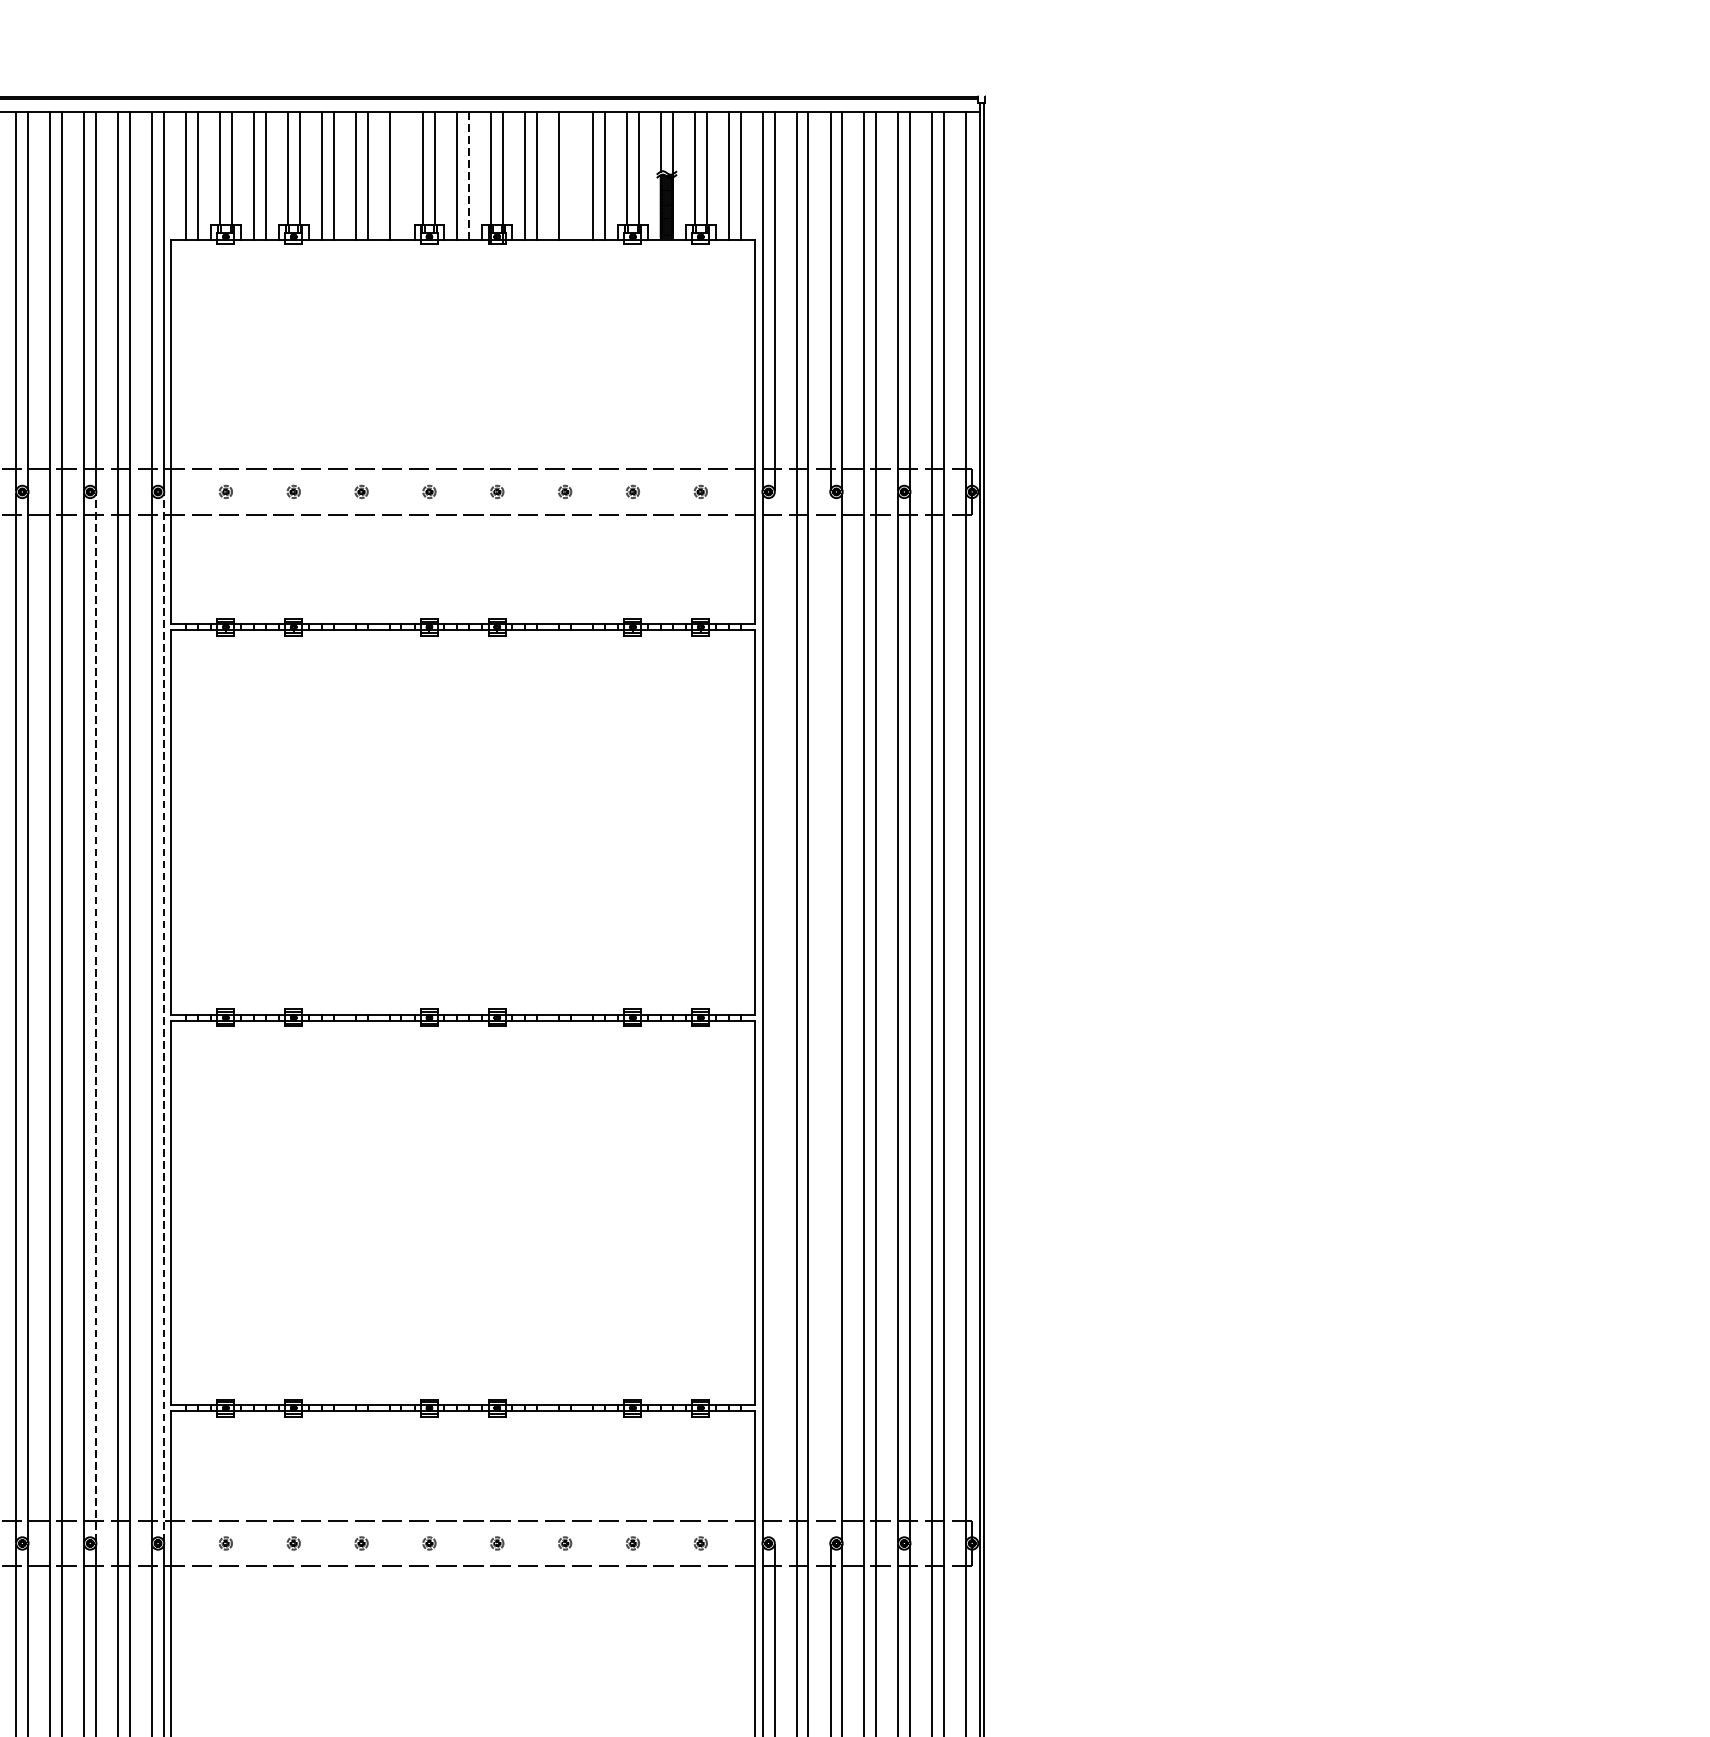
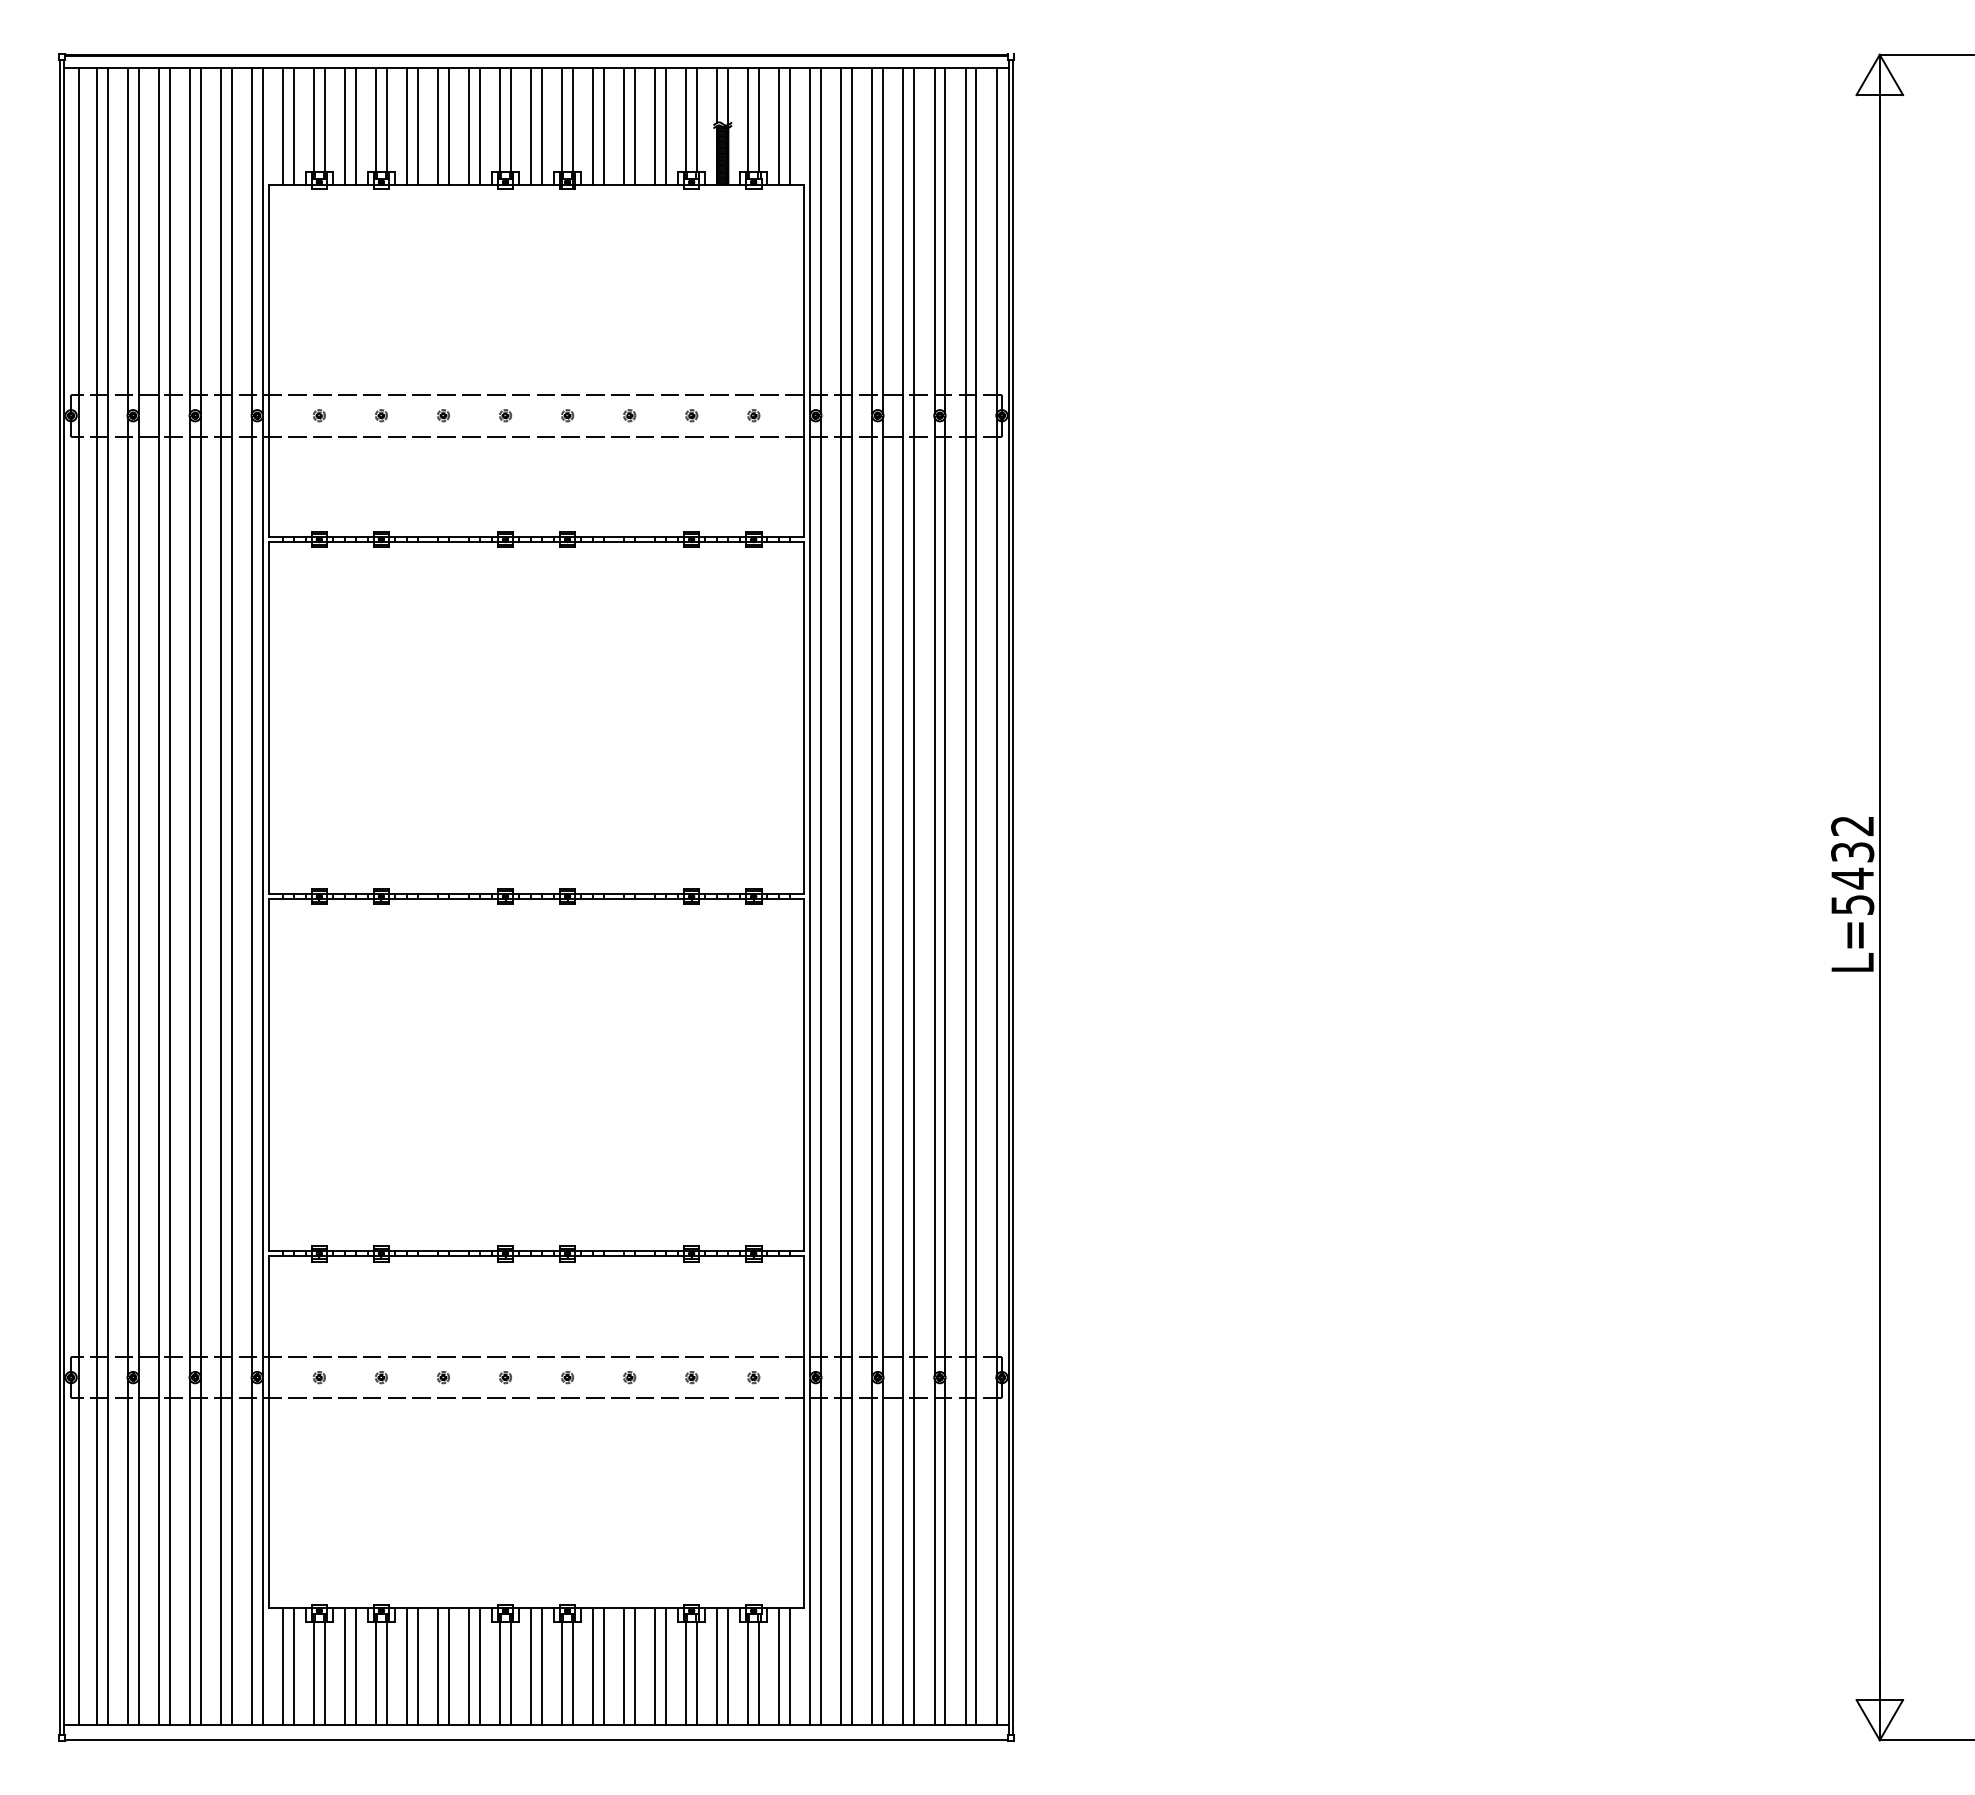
line: (400, 175) -> (479, 126), added
line: (468, 175) -> (541, 126), dashed -> solid
line: (571, 175) -> (635, 126), added
line: (95, 1017) -> (200, 896), dashed -> solid
line: (163, 1017) -> (262, 896), dashed -> solid
line: (774, 1017) -> (821, 896), added
line: (830, 1017) -> (872, 896), added

